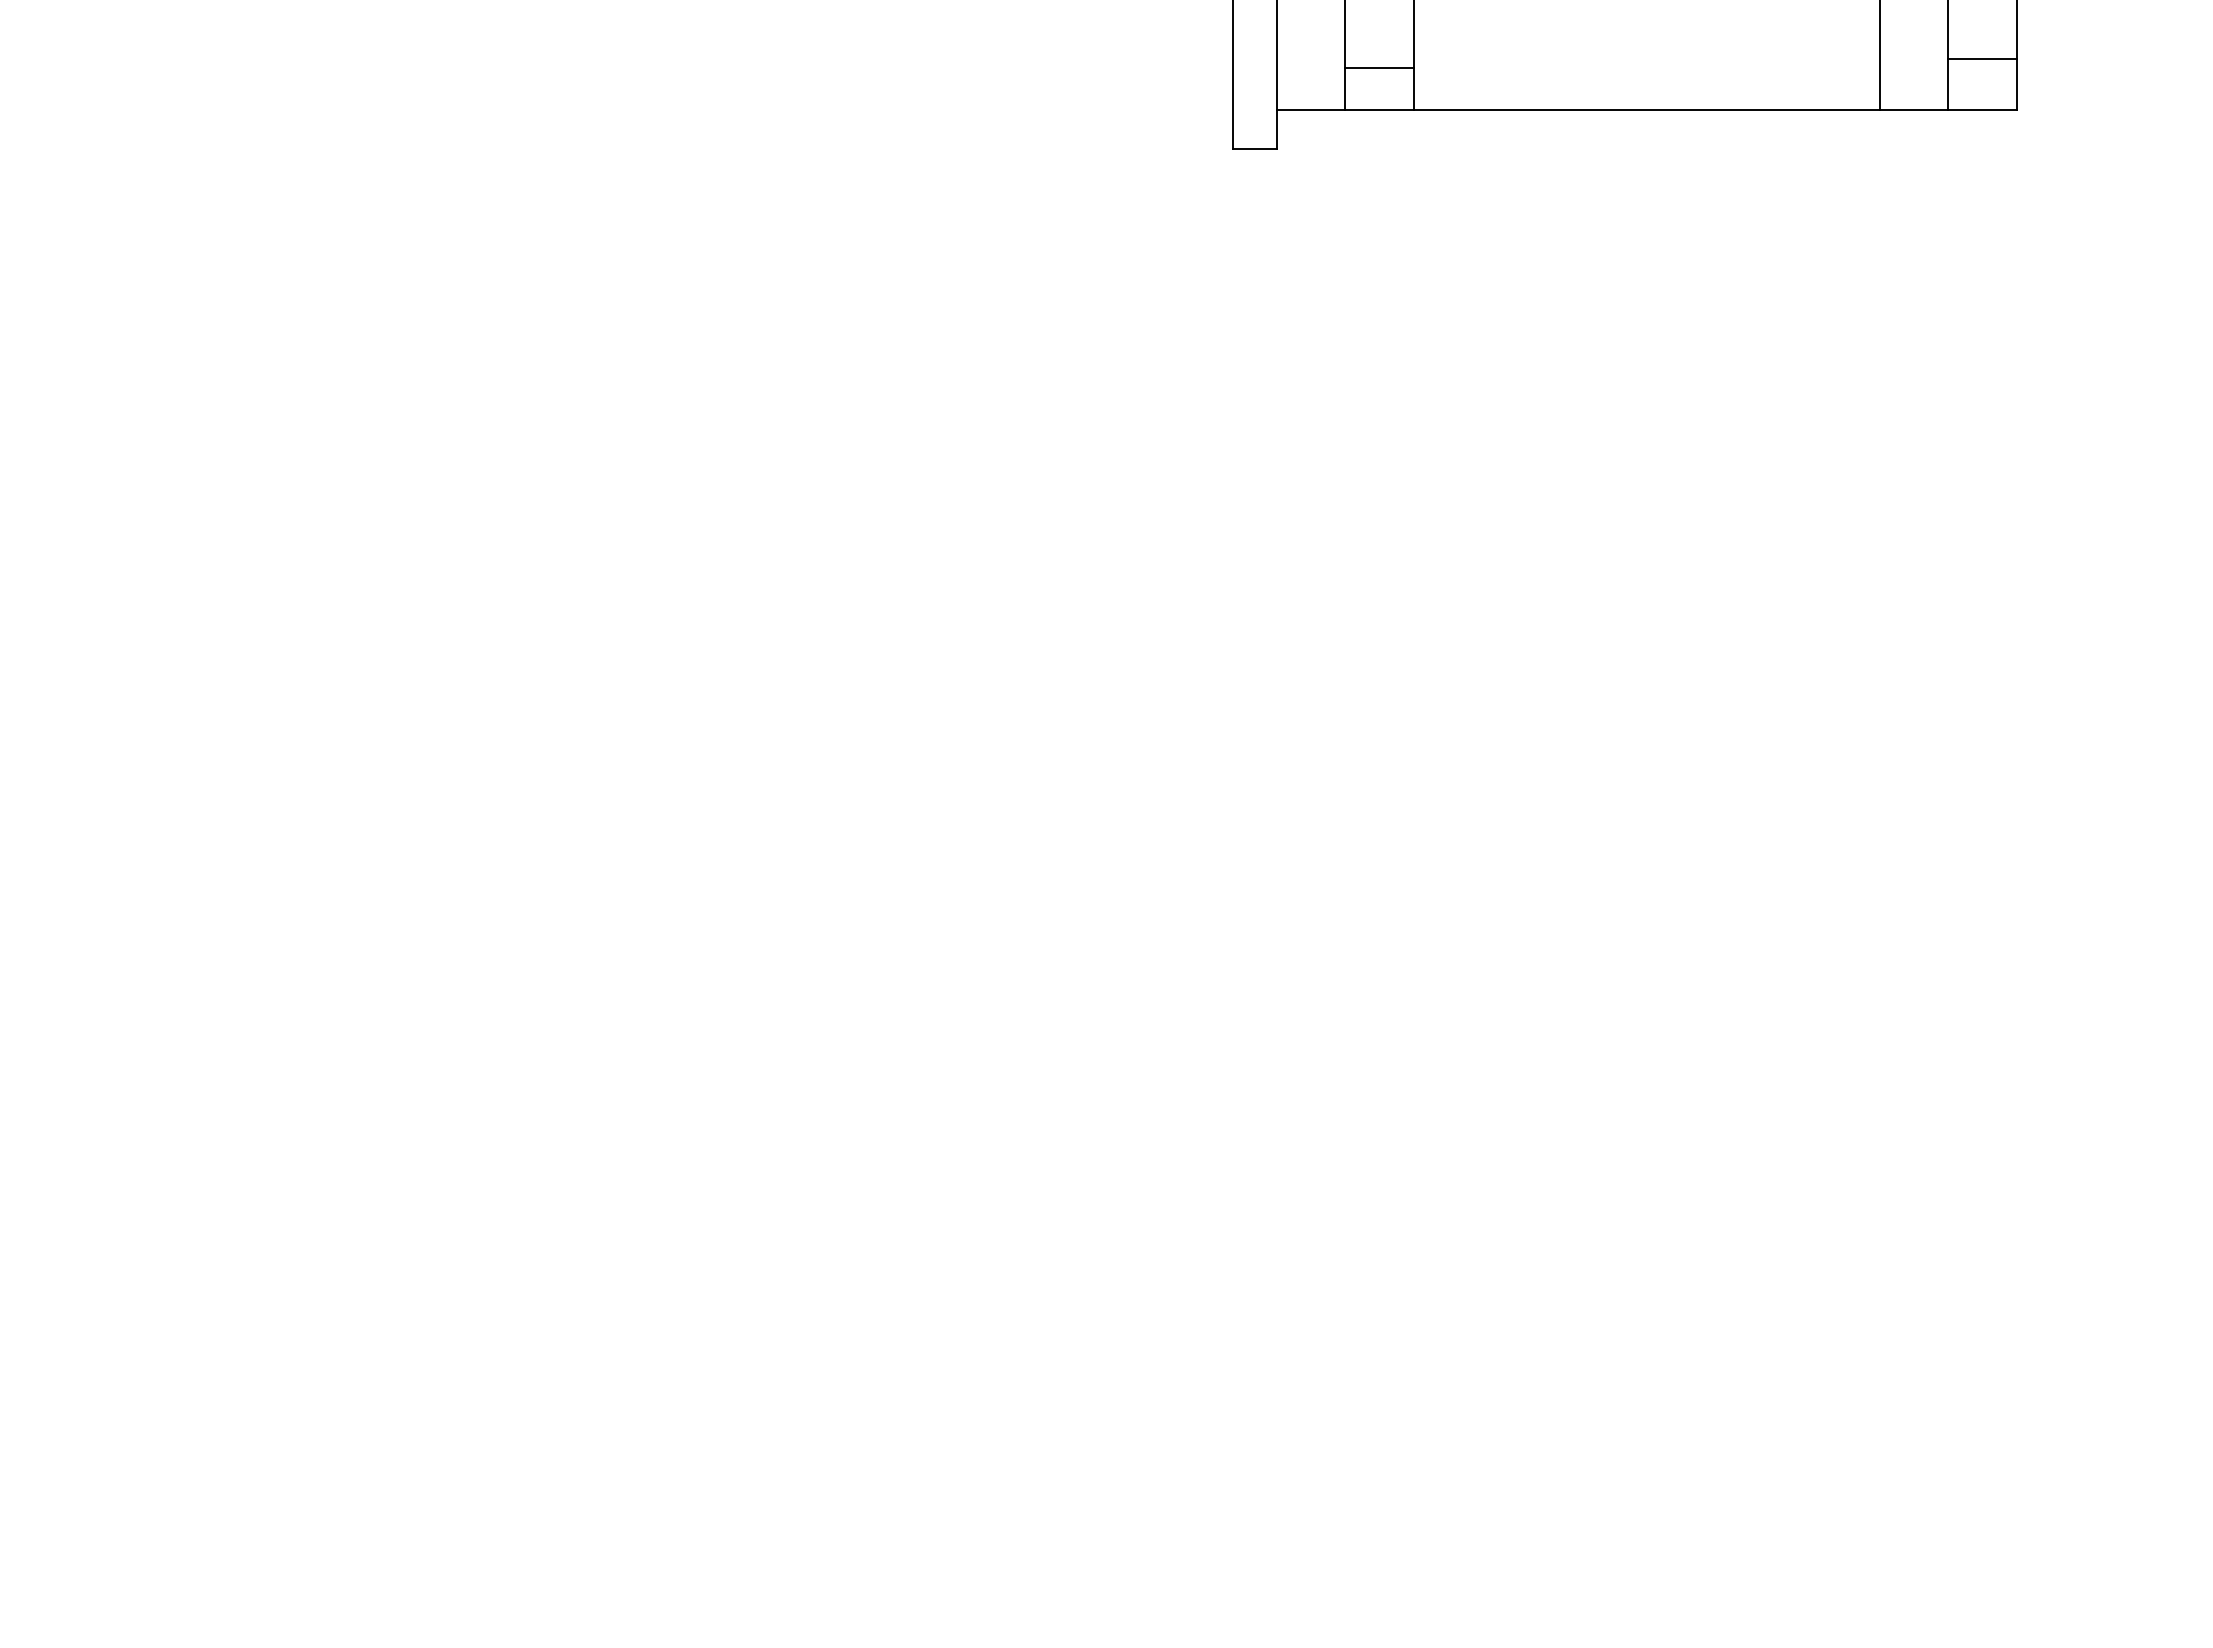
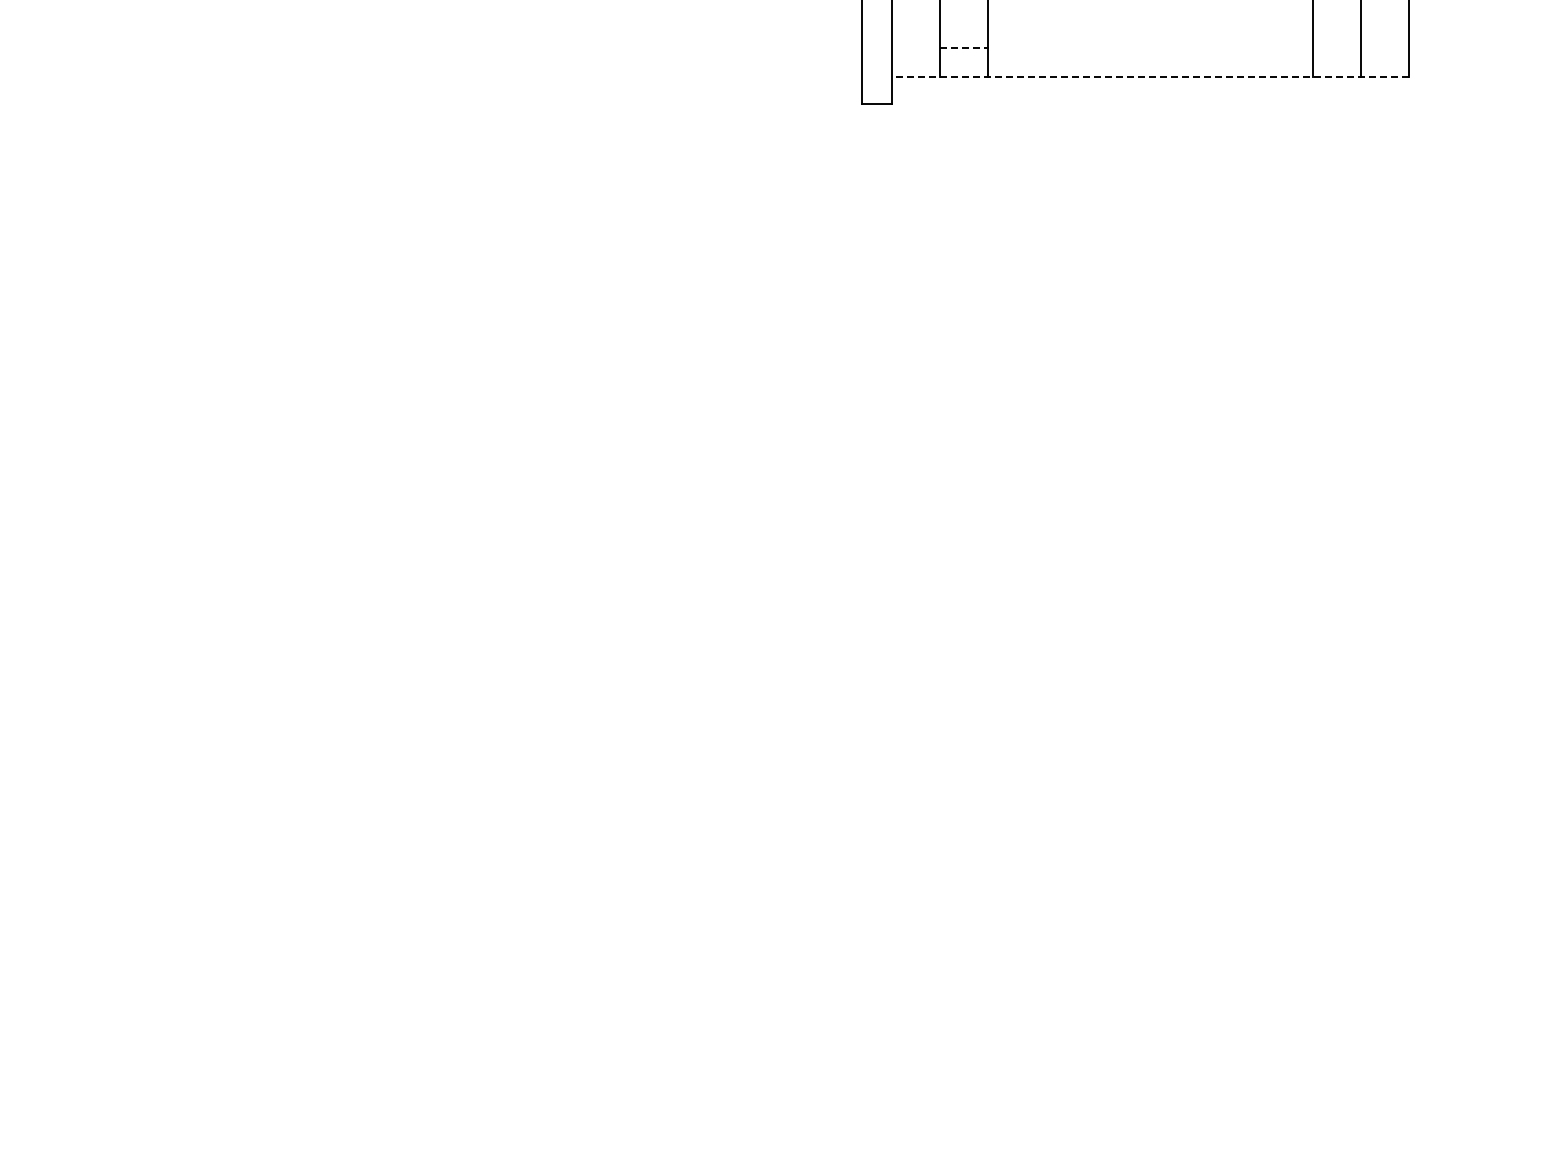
line: (1983, 58) -> (1385, 40), removed
line: (1380, 68) -> (964, 47), solid -> dashed
line: (1646, 109) -> (1150, 76), solid -> dashed

